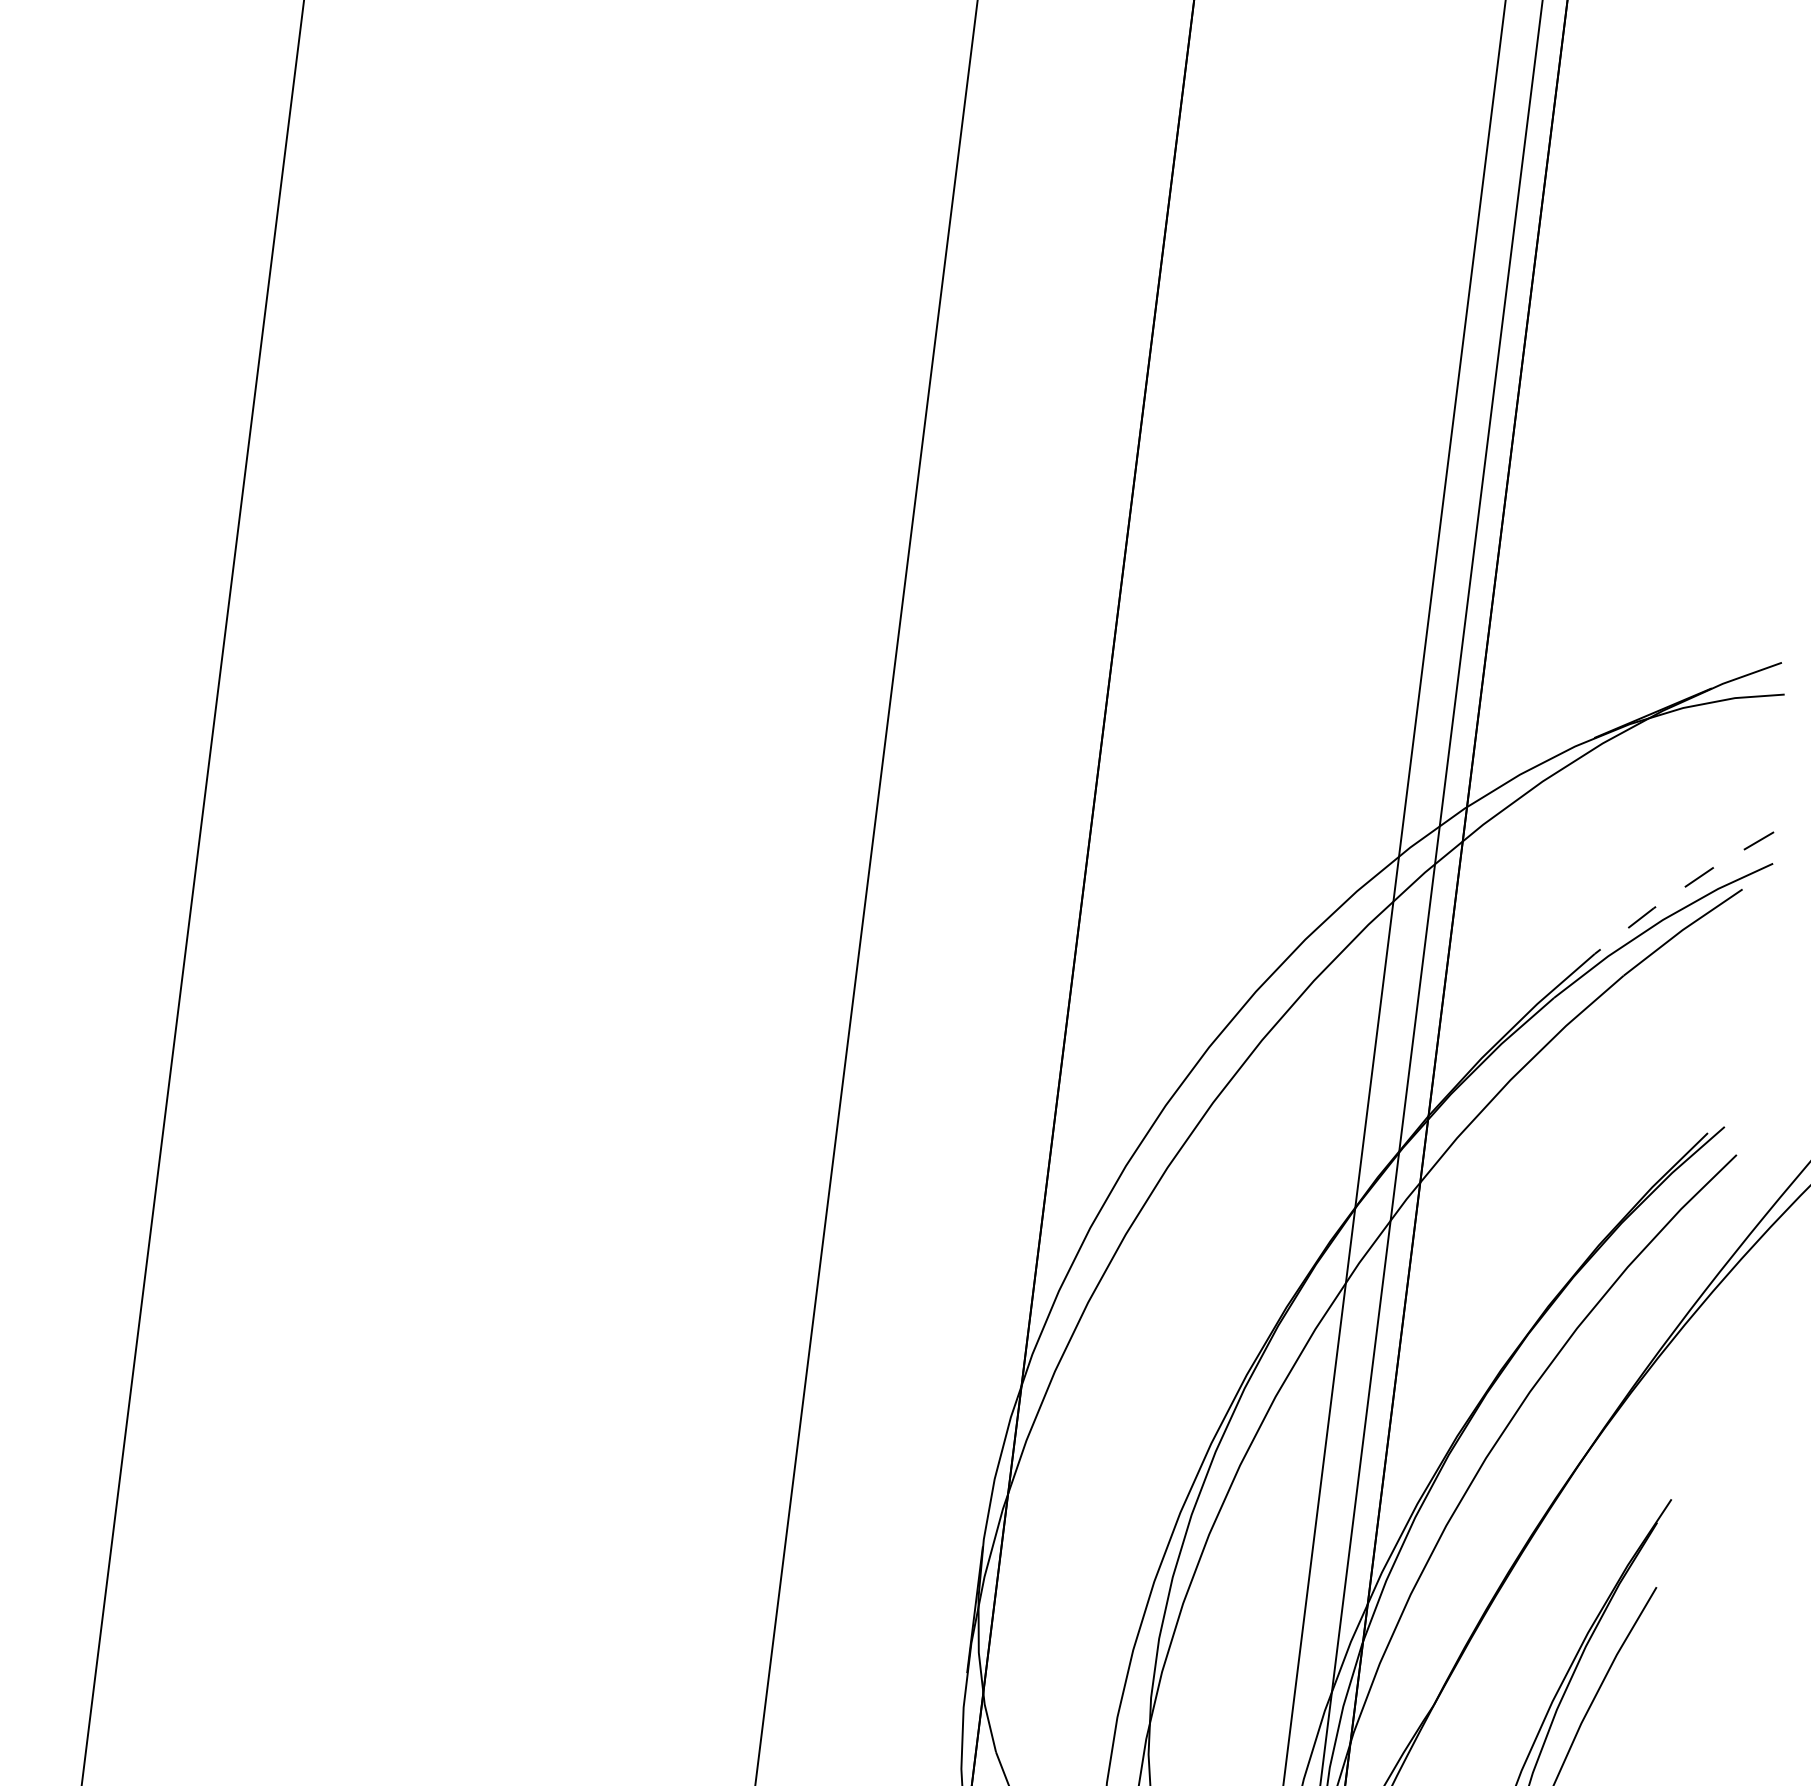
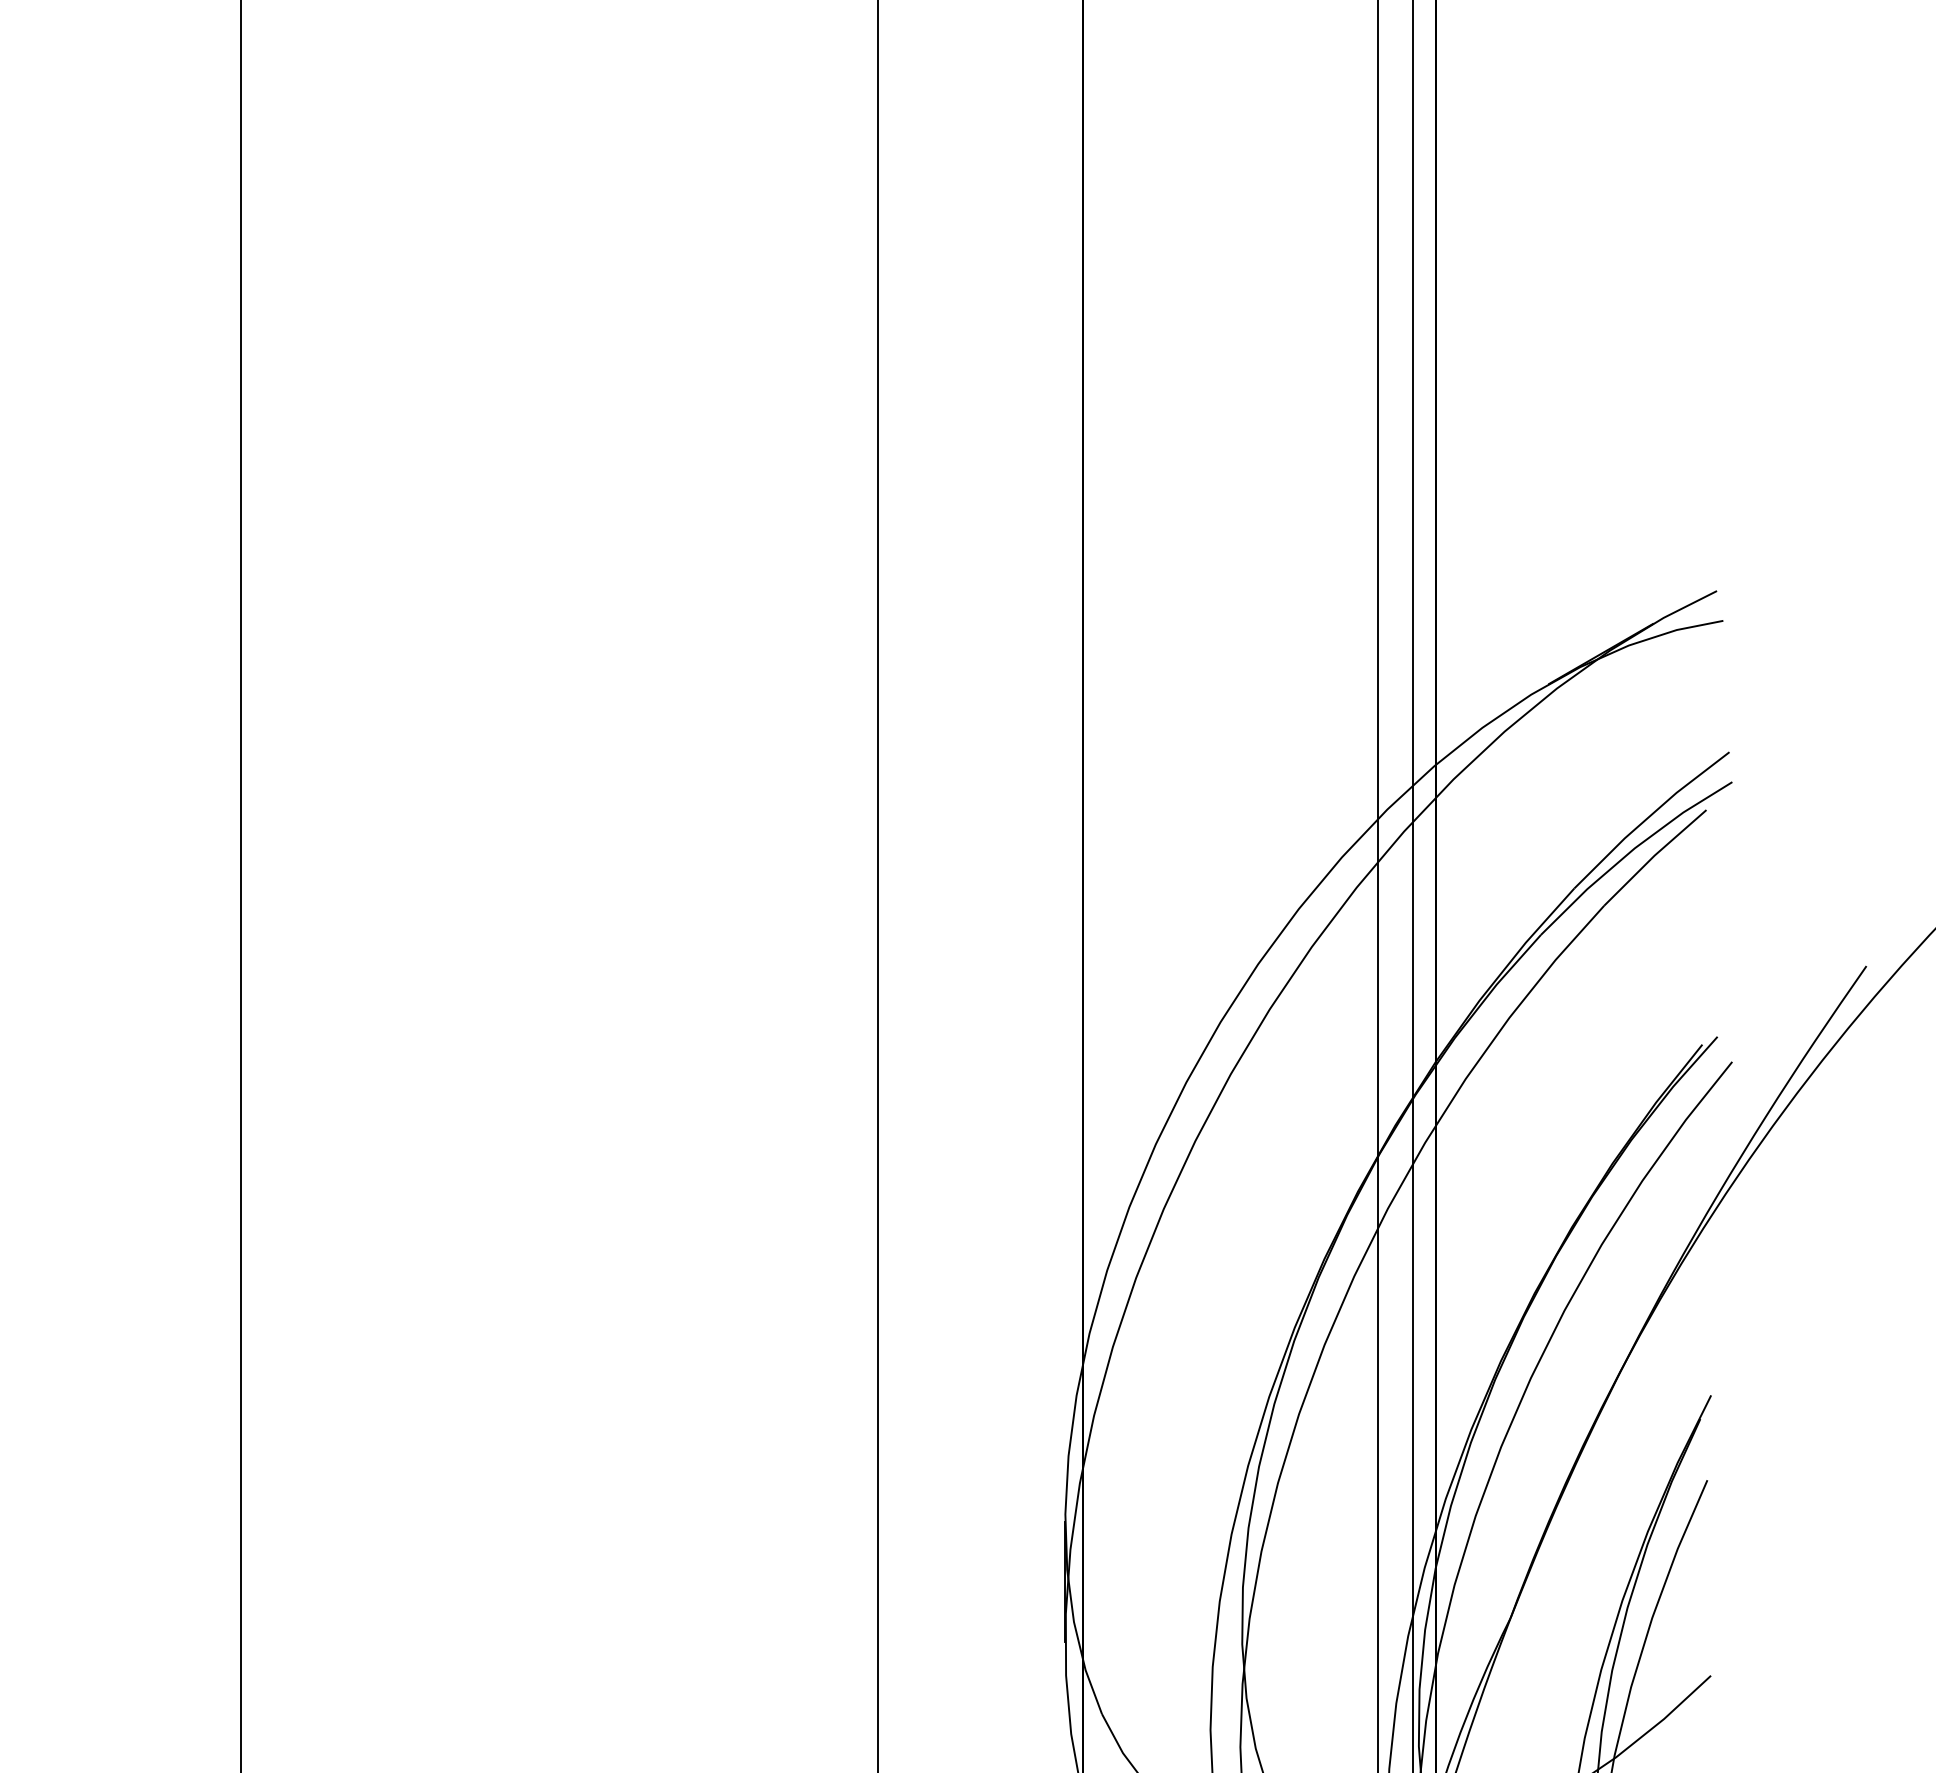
line: (1681, 889) -> (1648, 817), dashed -> solid

